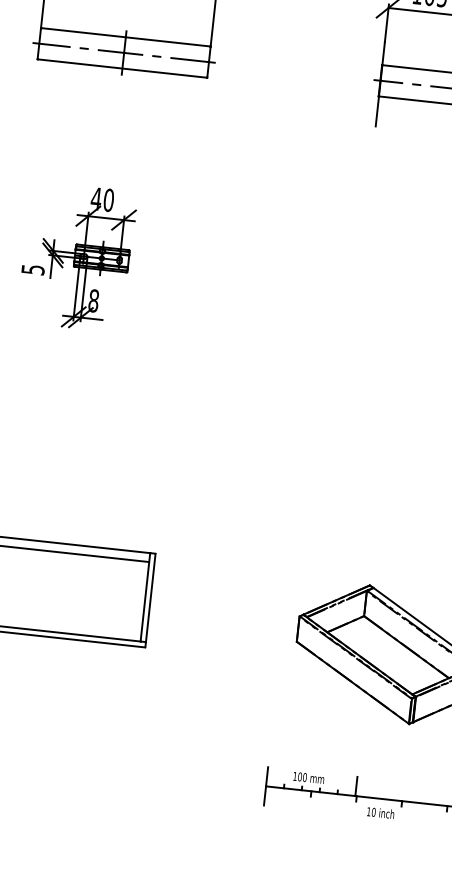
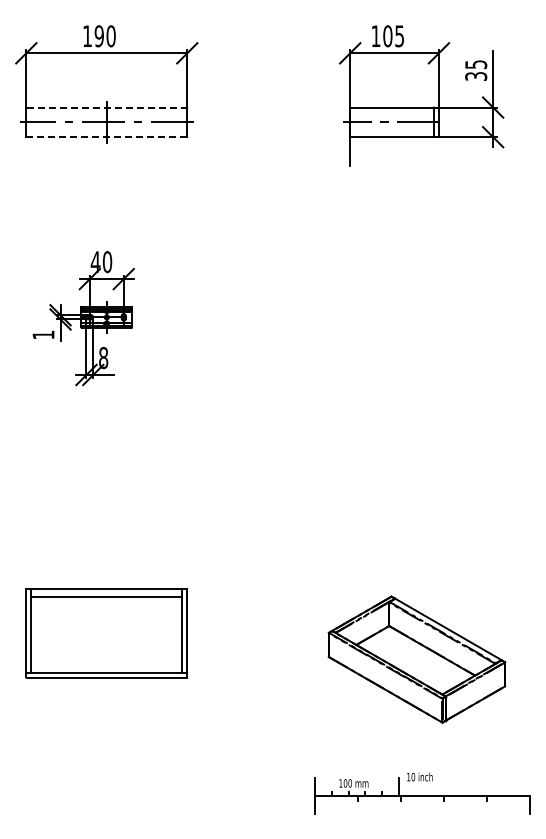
line: (126, 37) -> (107, 107), solid -> dashed
line: (122, 68) -> (106, 137), solid -> dashed
text: (33, 269) -> (43, 334), 5 -> 1
text: (380, 812) -> (419, 776), moved

